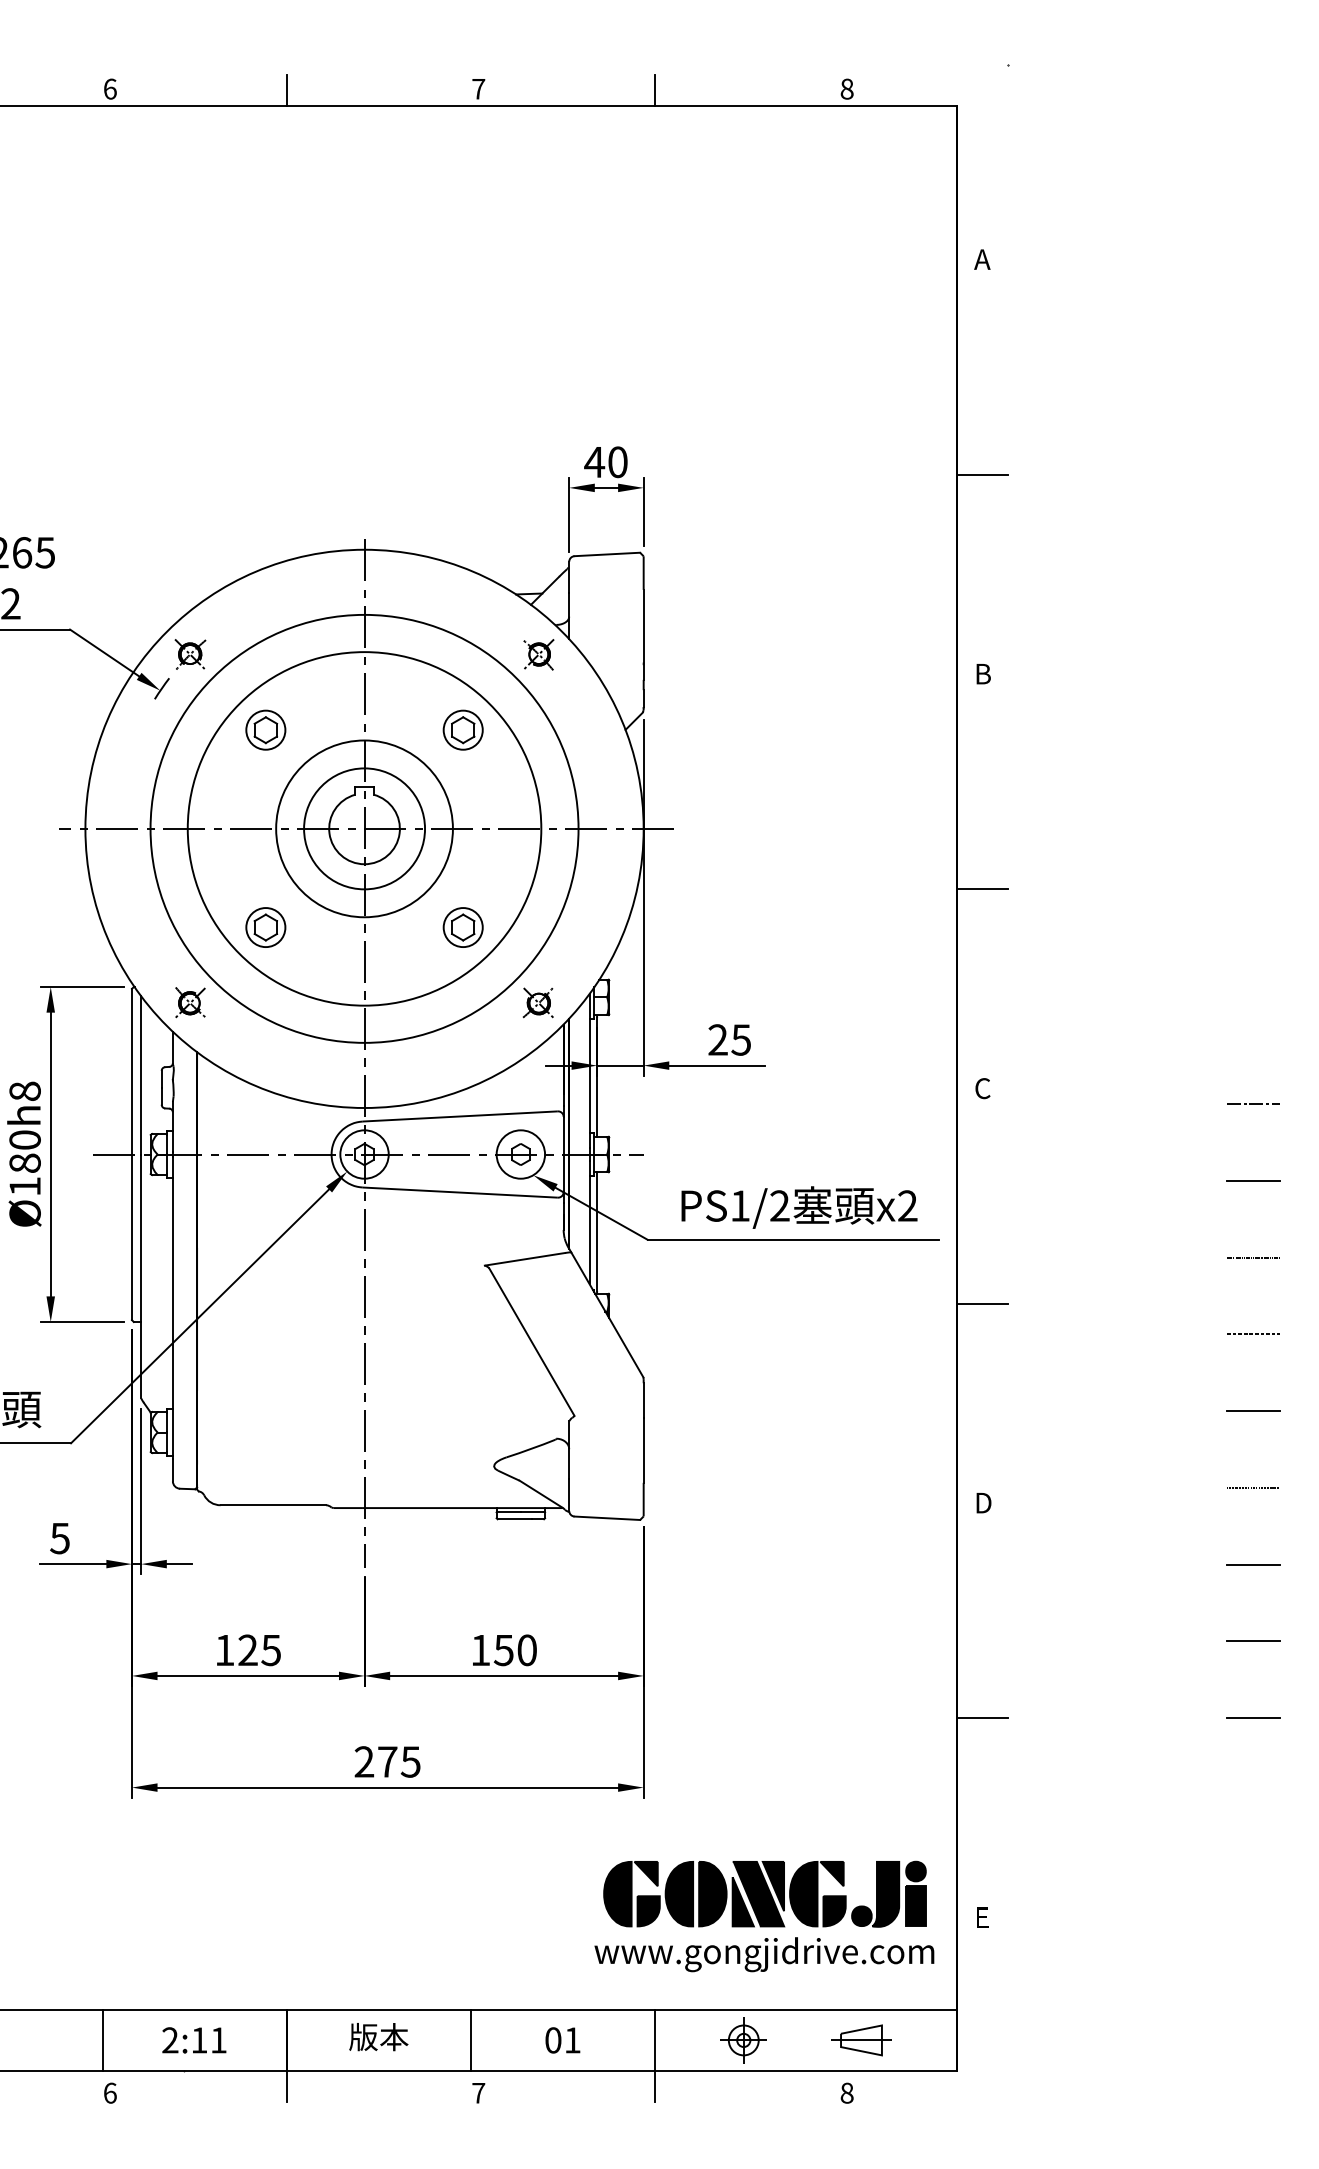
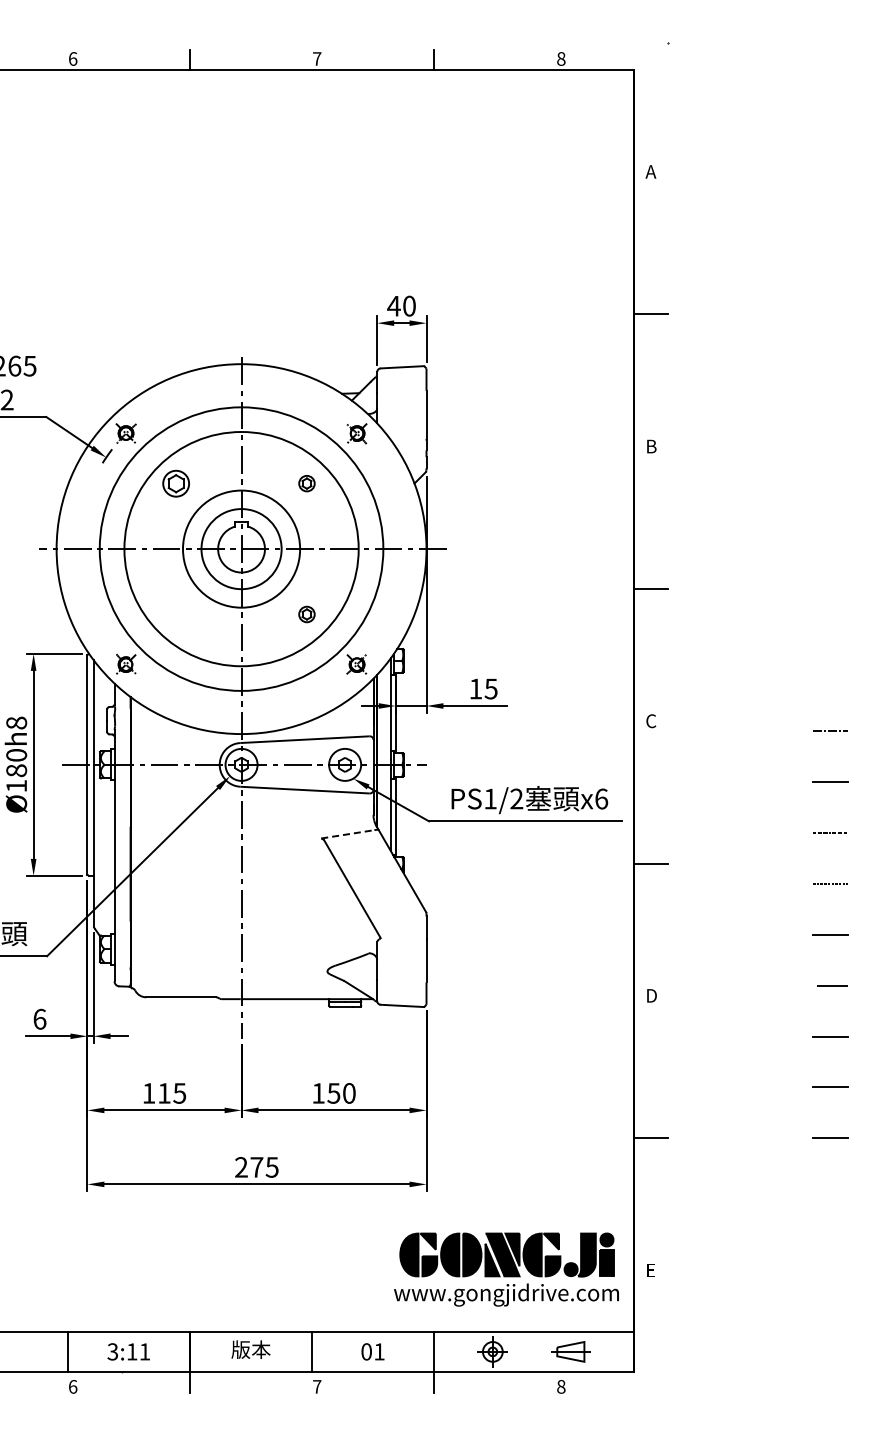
part: (462, 729) -> (306, 483), size x0.6
part: (264, 927) -> (175, 614), removed
part: (462, 927) -> (306, 614), size x0.6
text: (717, 1039) -> (475, 688), 25 -> 15
text: (907, 1205) -> (601, 798), x2 -> x6
line: (524, 1259) -> (347, 834), solid -> dashed
text: (59, 1537) -> (39, 1018), 5 -> 6
text: (248, 1650) -> (164, 1093), 125 -> 115
text: (169, 2041) -> (112, 1352), 2:11 -> 3:11

